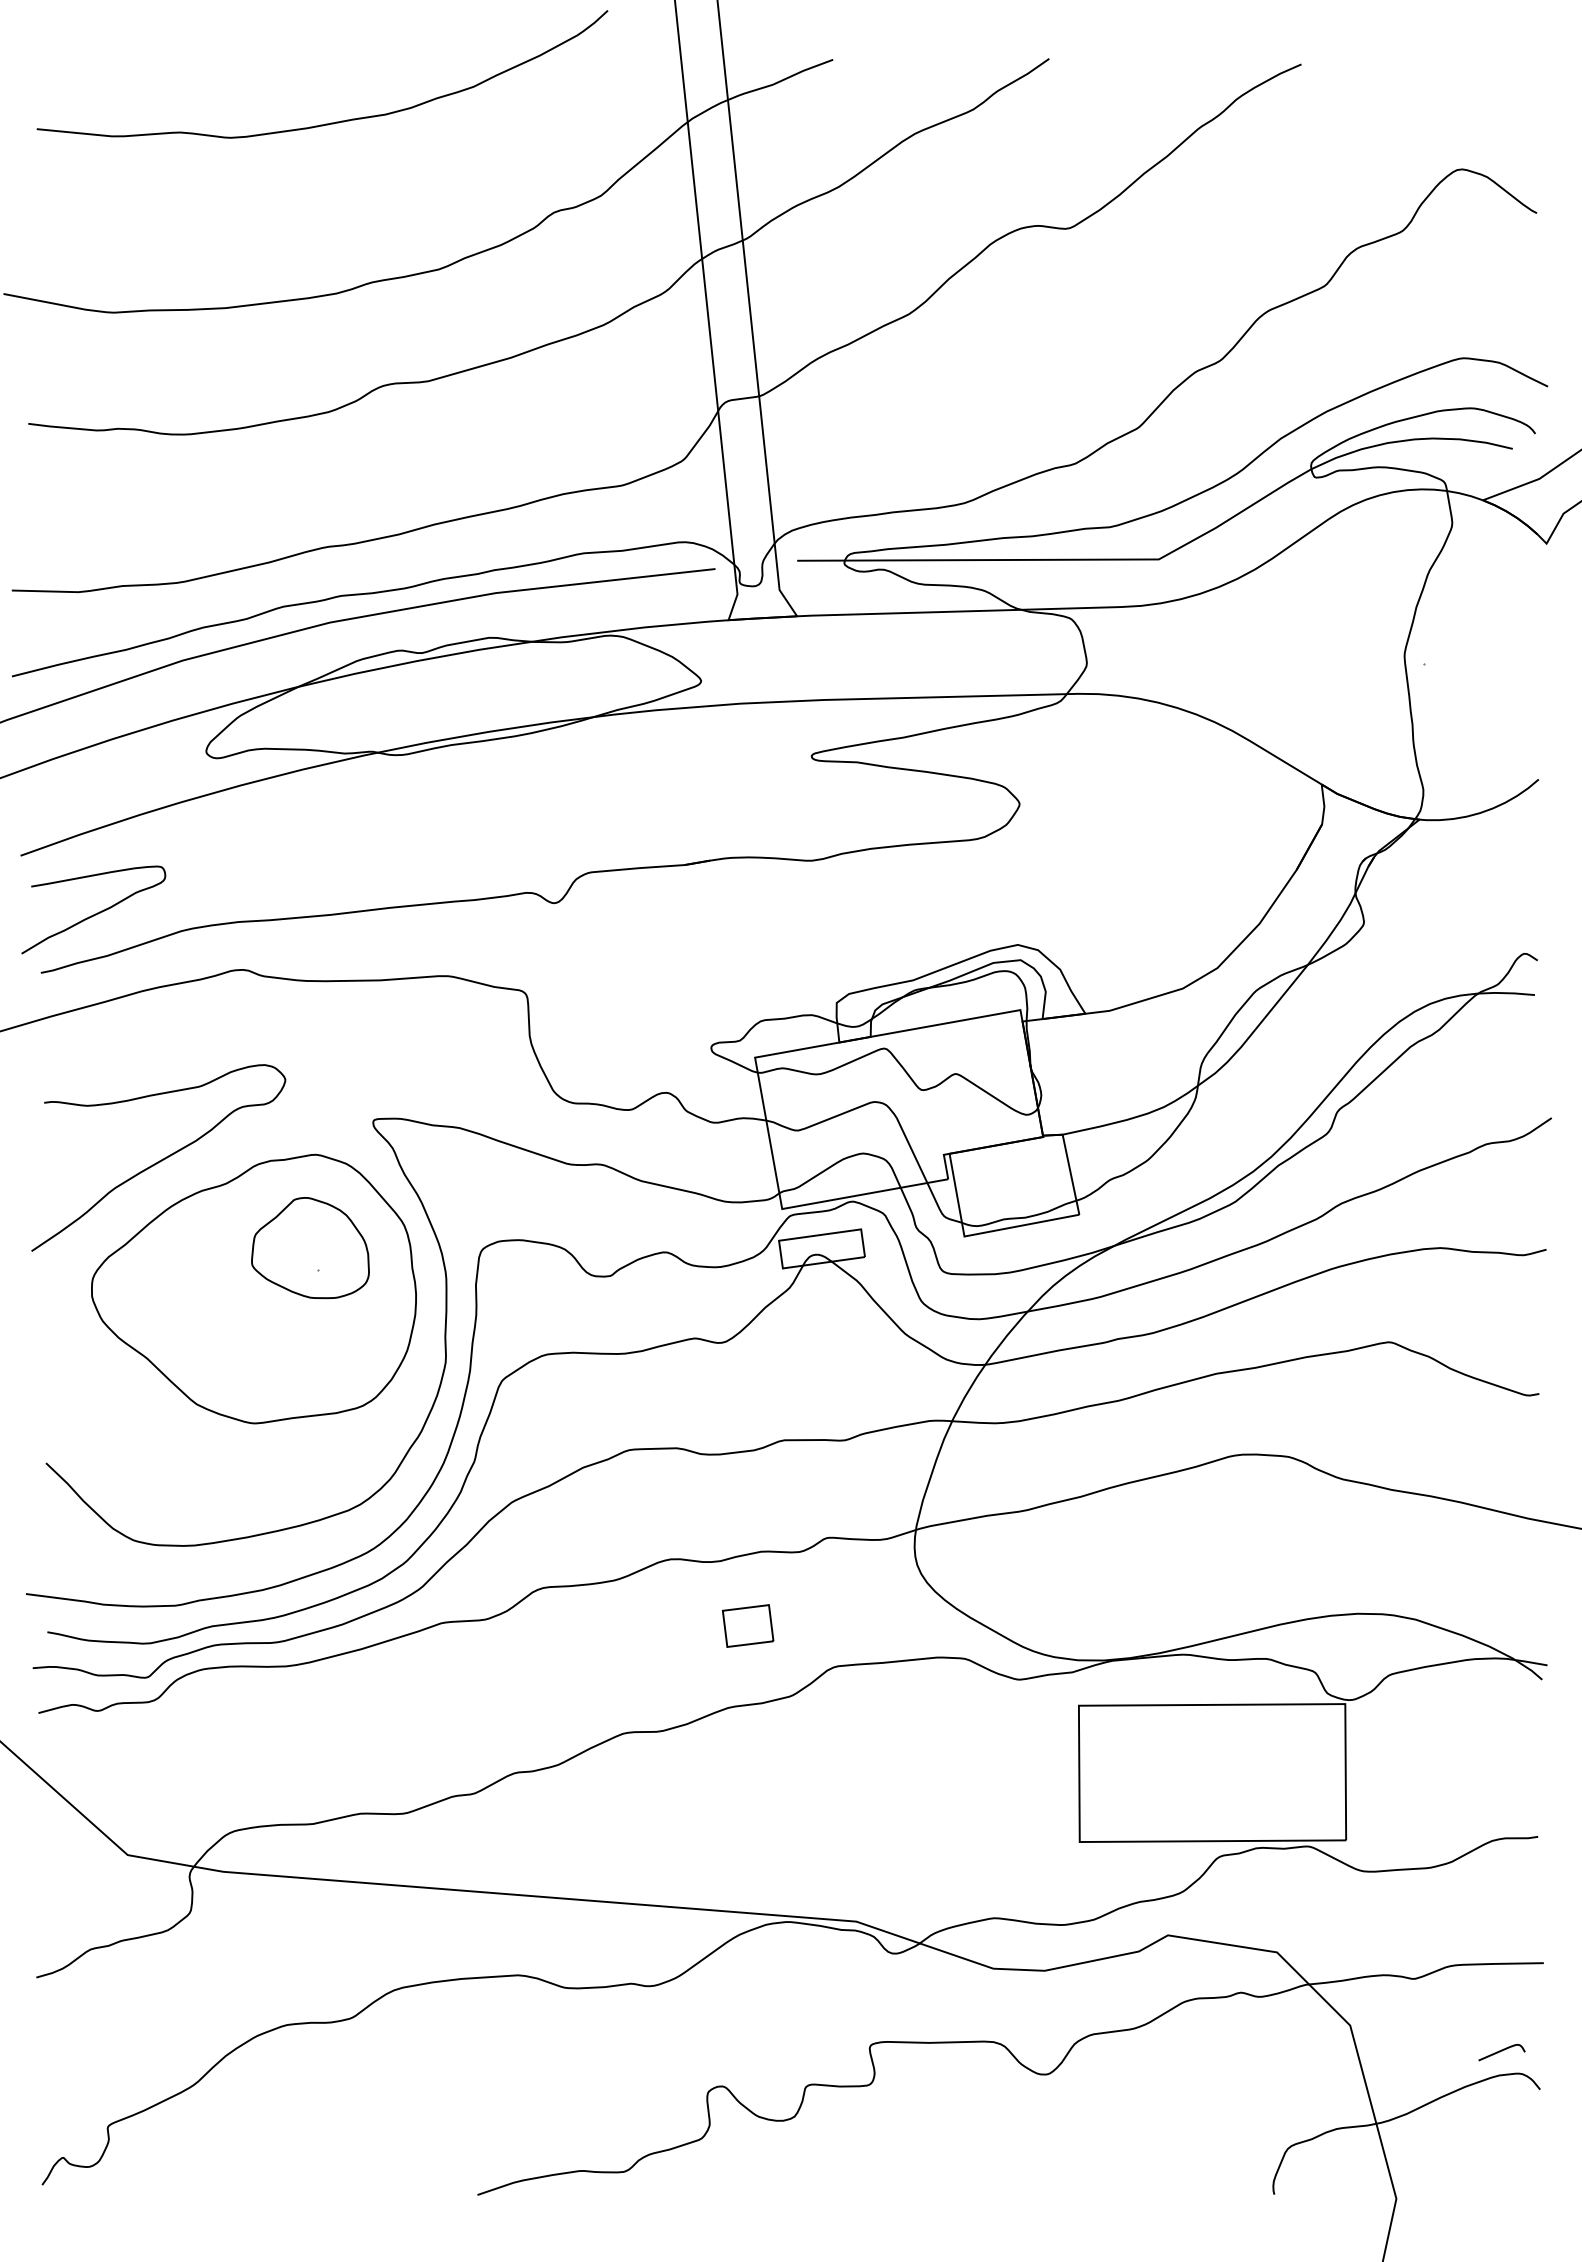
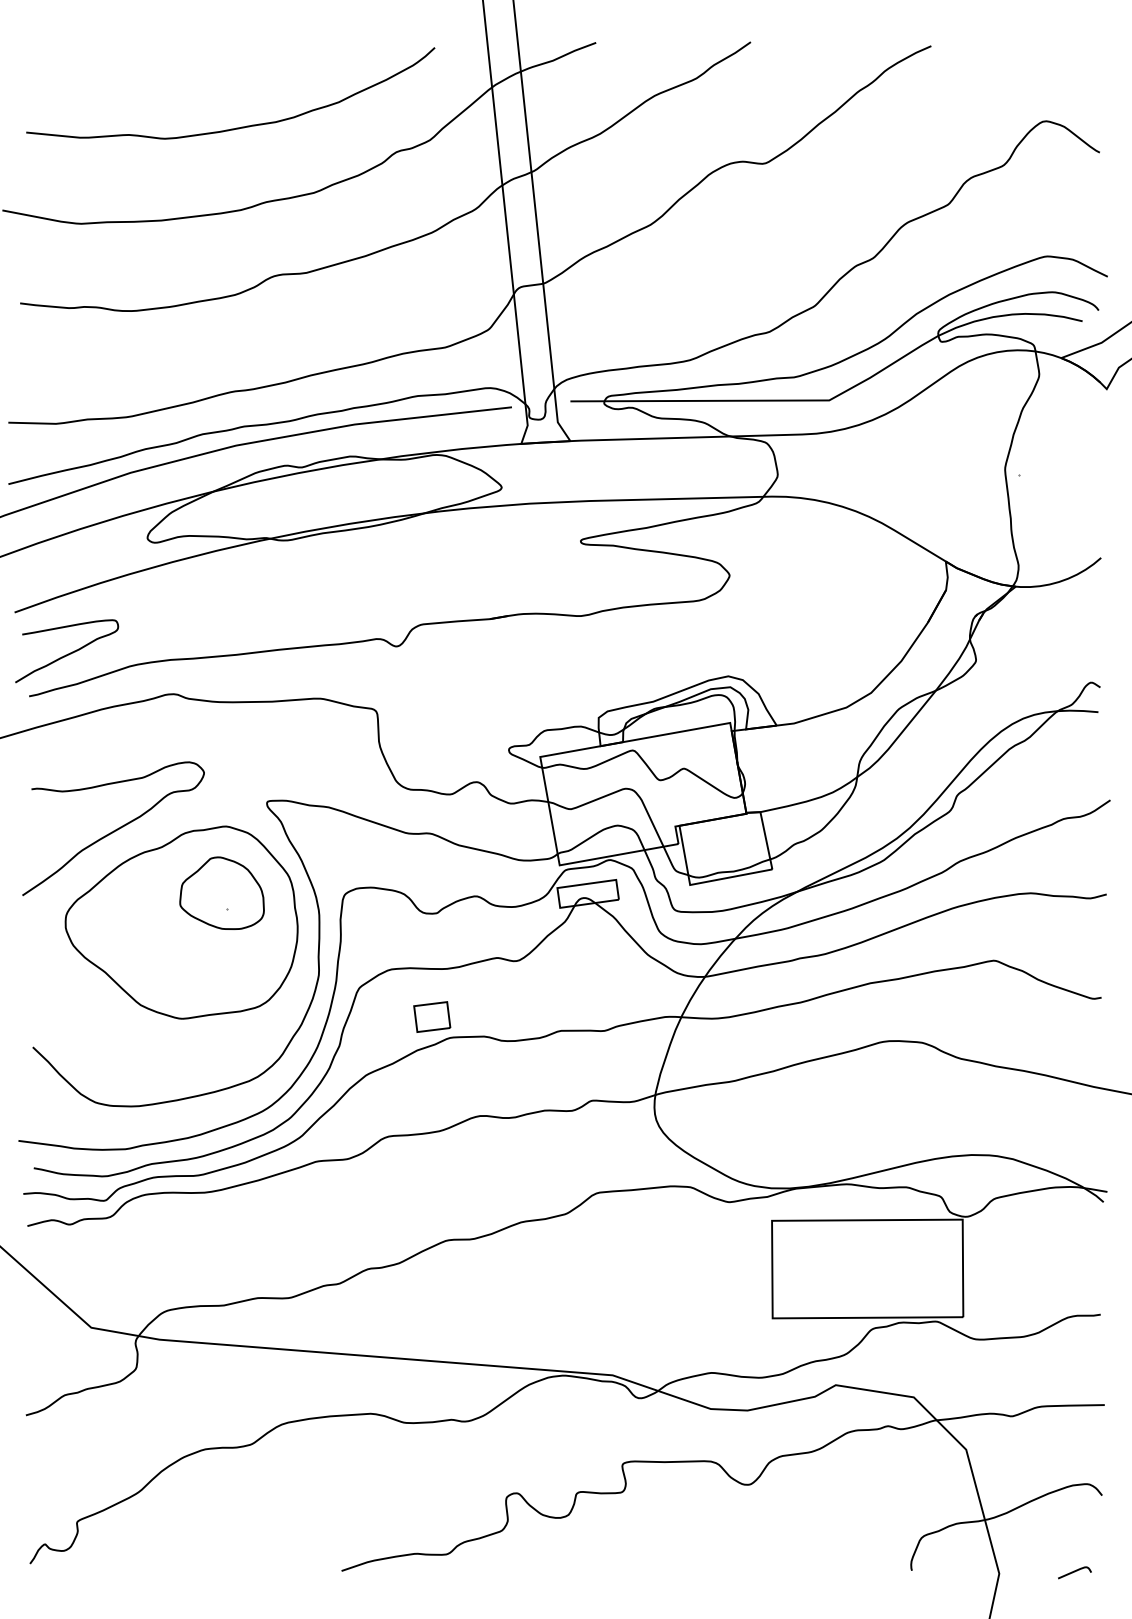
curve: (330, 122) -> (236, 127), moved
part: (747, 1625) -> (431, 1016), moved
curve: (1501, 2051) -> (1074, 1572), moved

